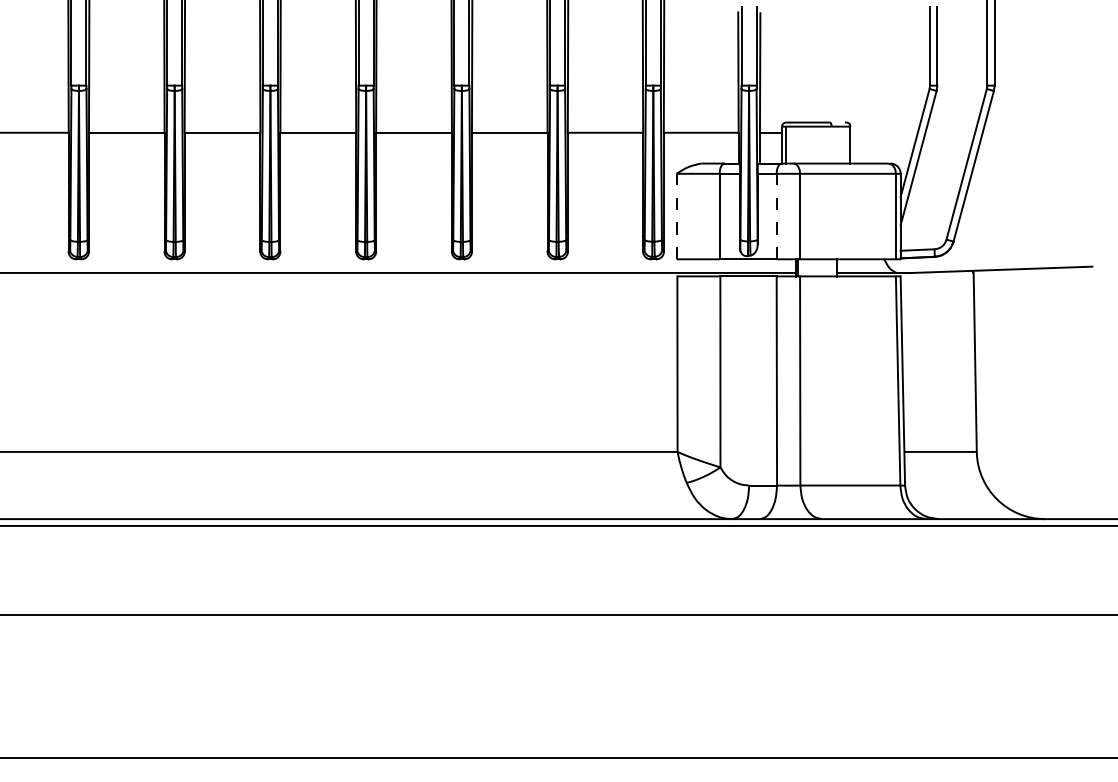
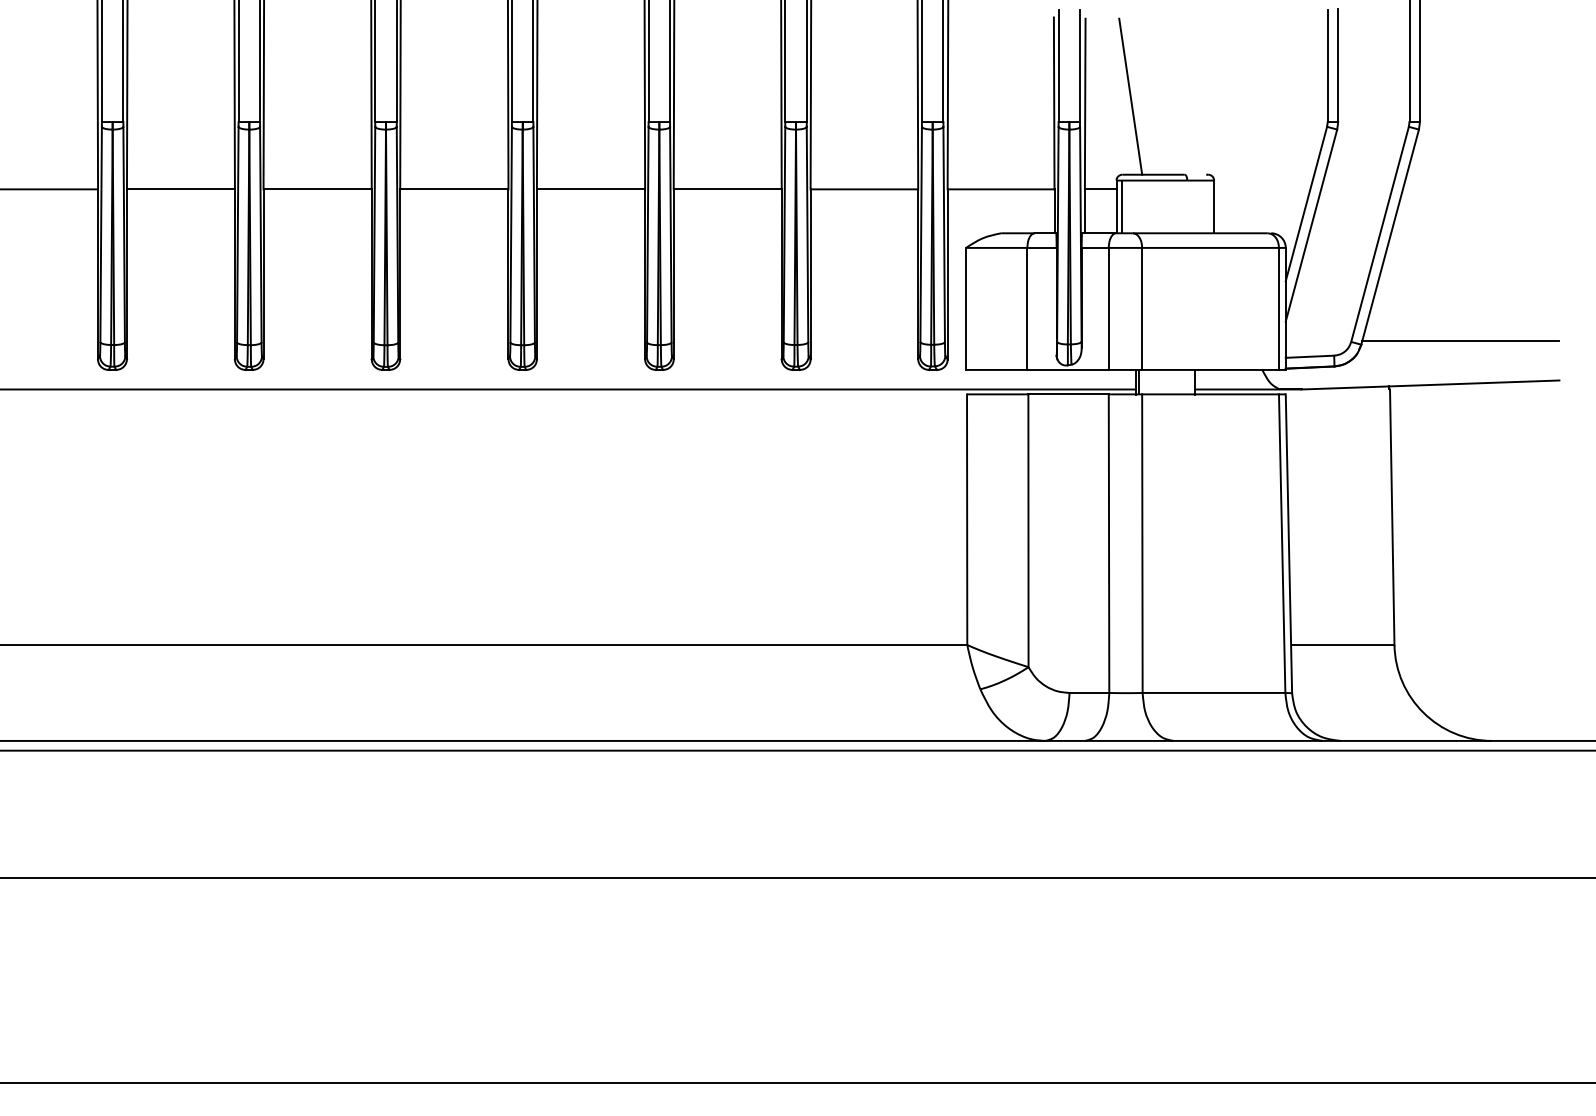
line: (792, 67) -> (1131, 96), added
line: (676, 216) -> (965, 308), dashed -> solid
line: (776, 216) -> (1108, 308), dashed -> solid
line: (1023, 239) -> (1461, 341), added

